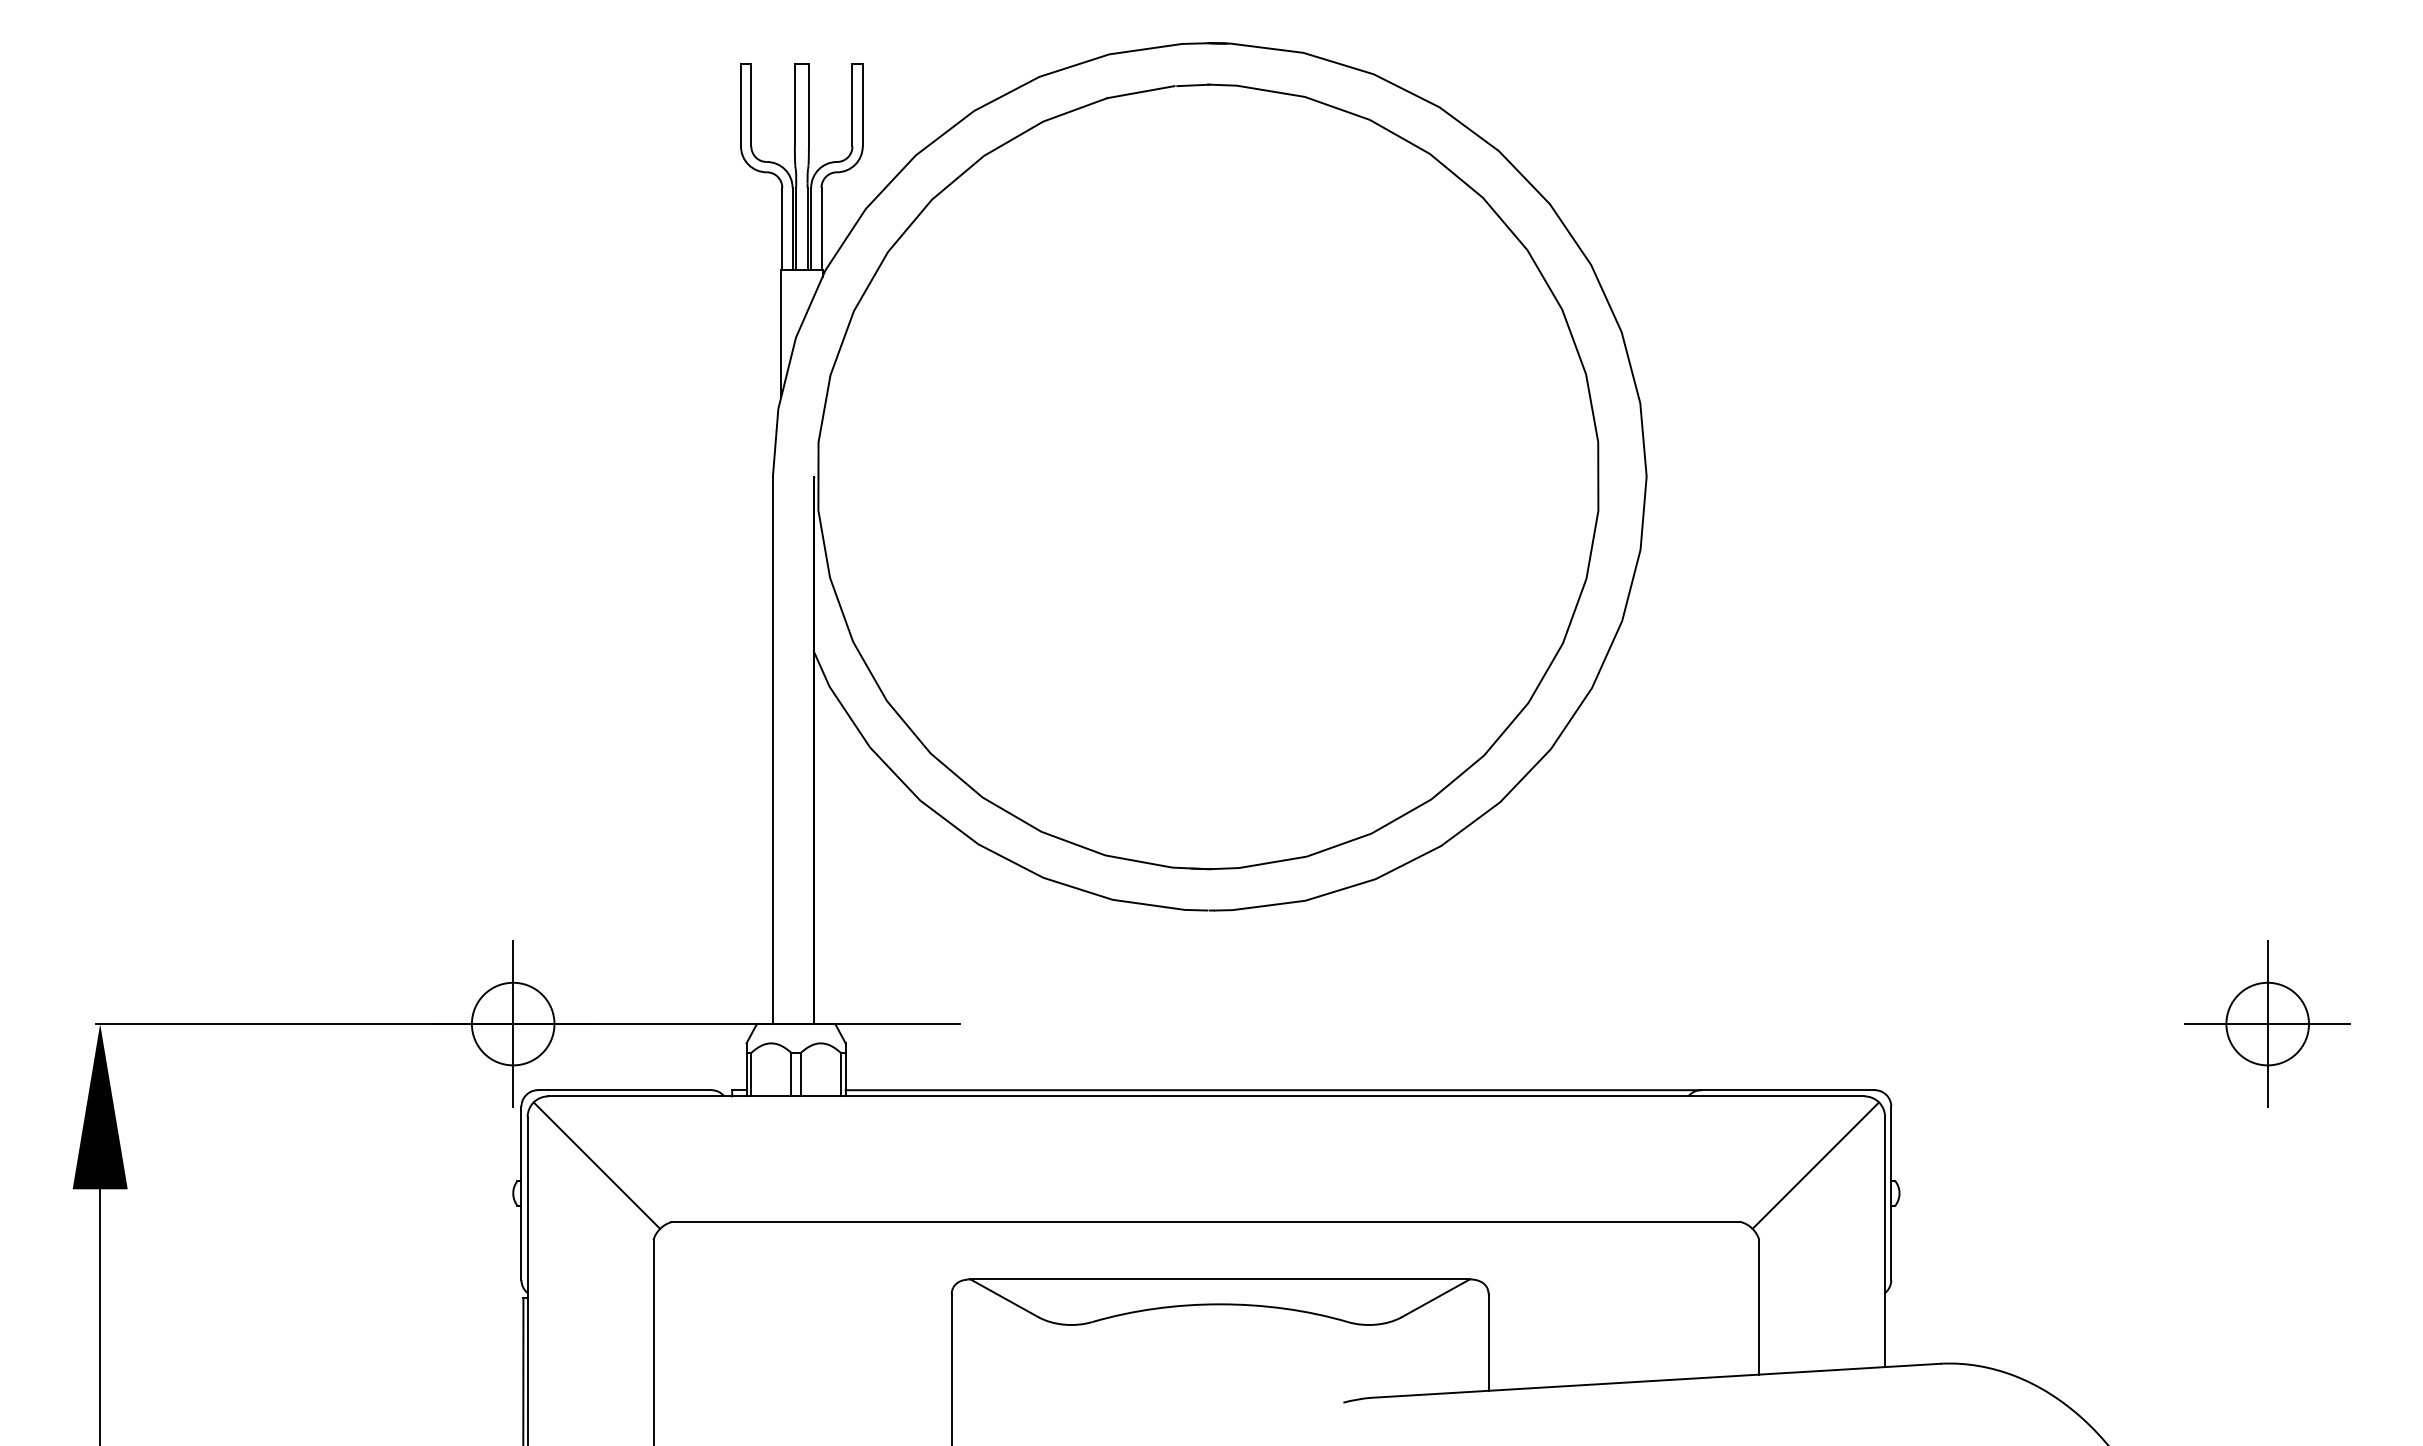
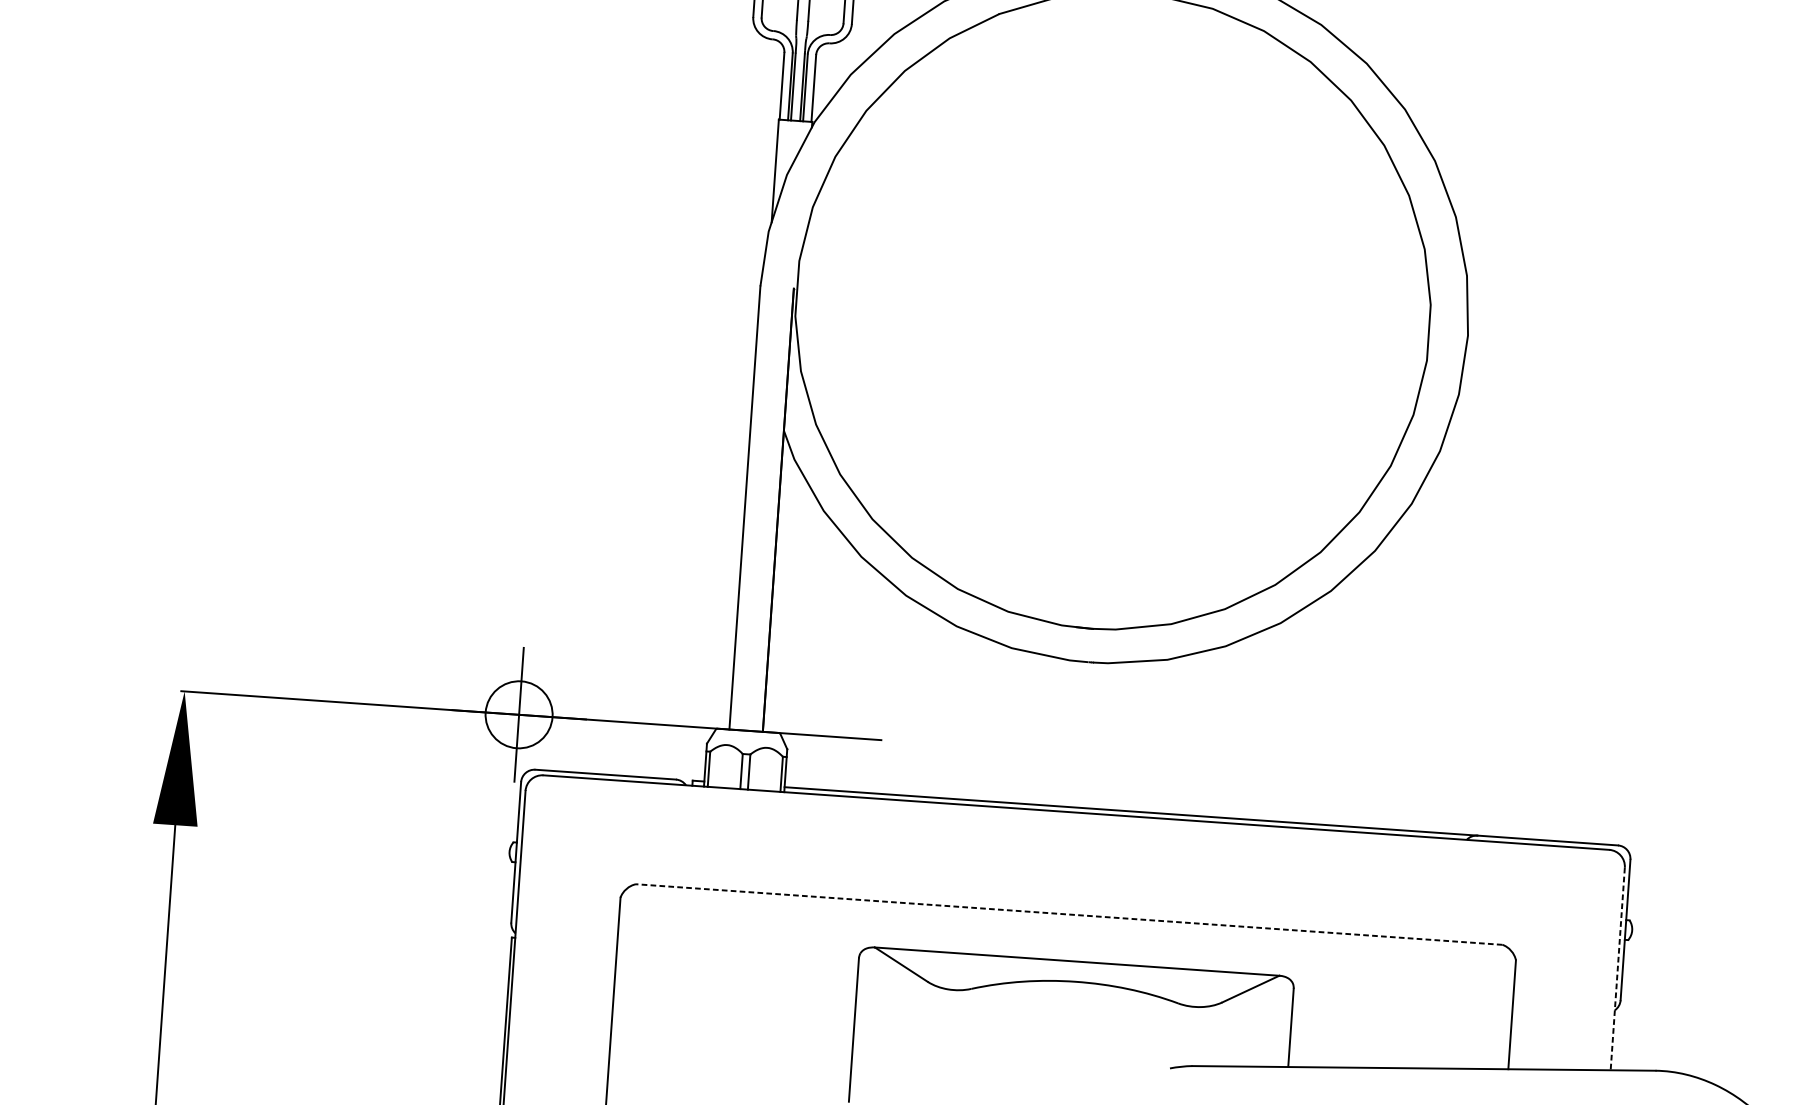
line: (596, 1165) -> (578, 834), removed
line: (1815, 1165) -> (1565, 903), removed
line: (1206, 1222) -> (1069, 914), solid -> dashed
line: (1885, 1242) -> (1618, 969), solid -> dashed

